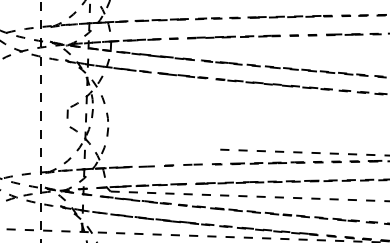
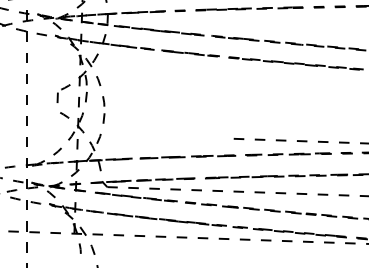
line: (194, 164) -> (204, 155), added
line: (152, 165) -> (155, 157), added

